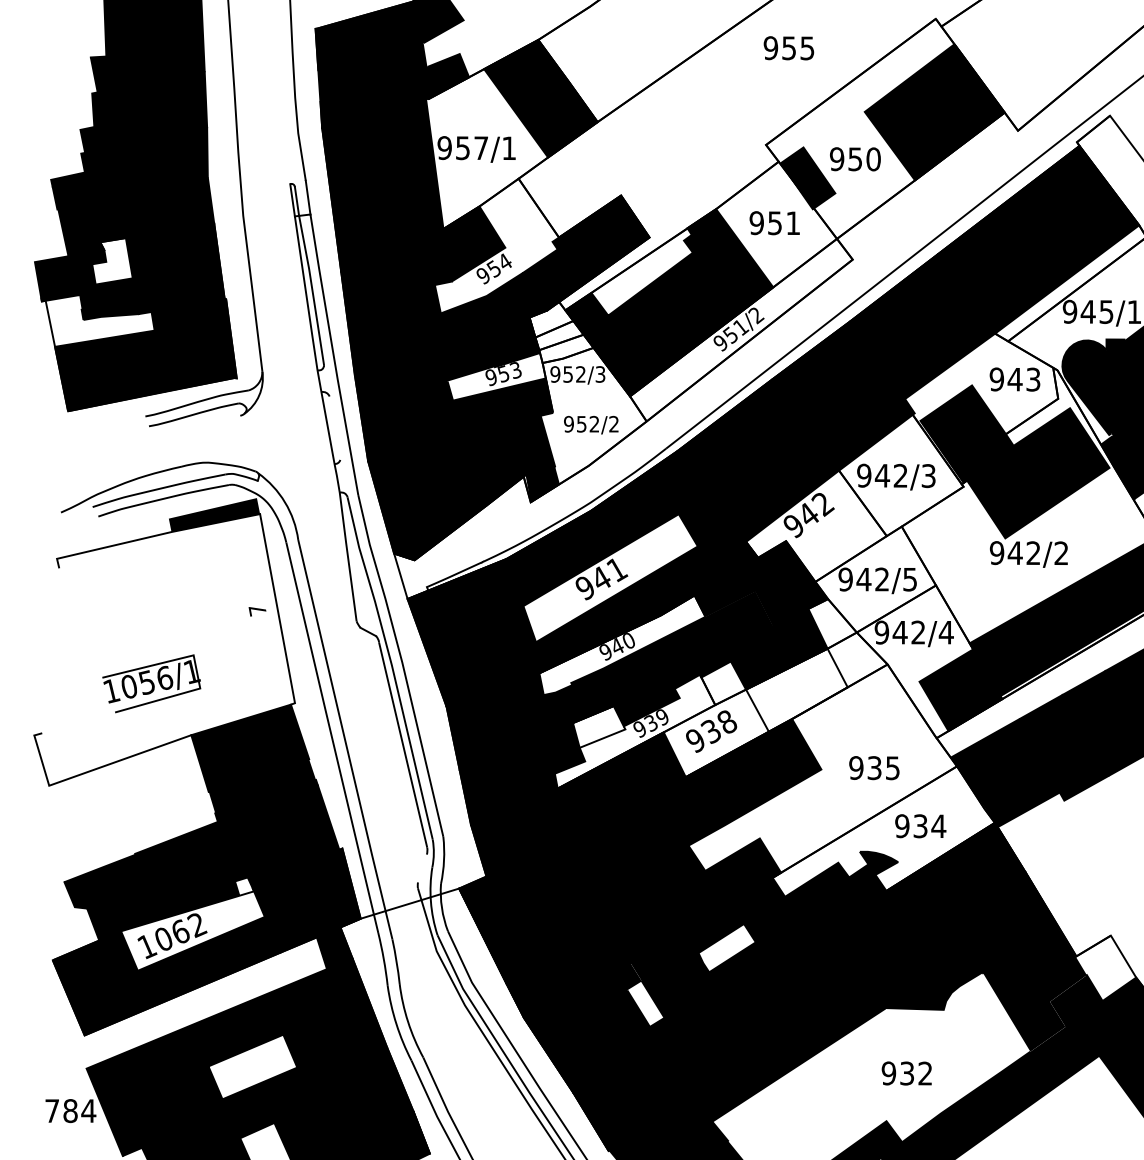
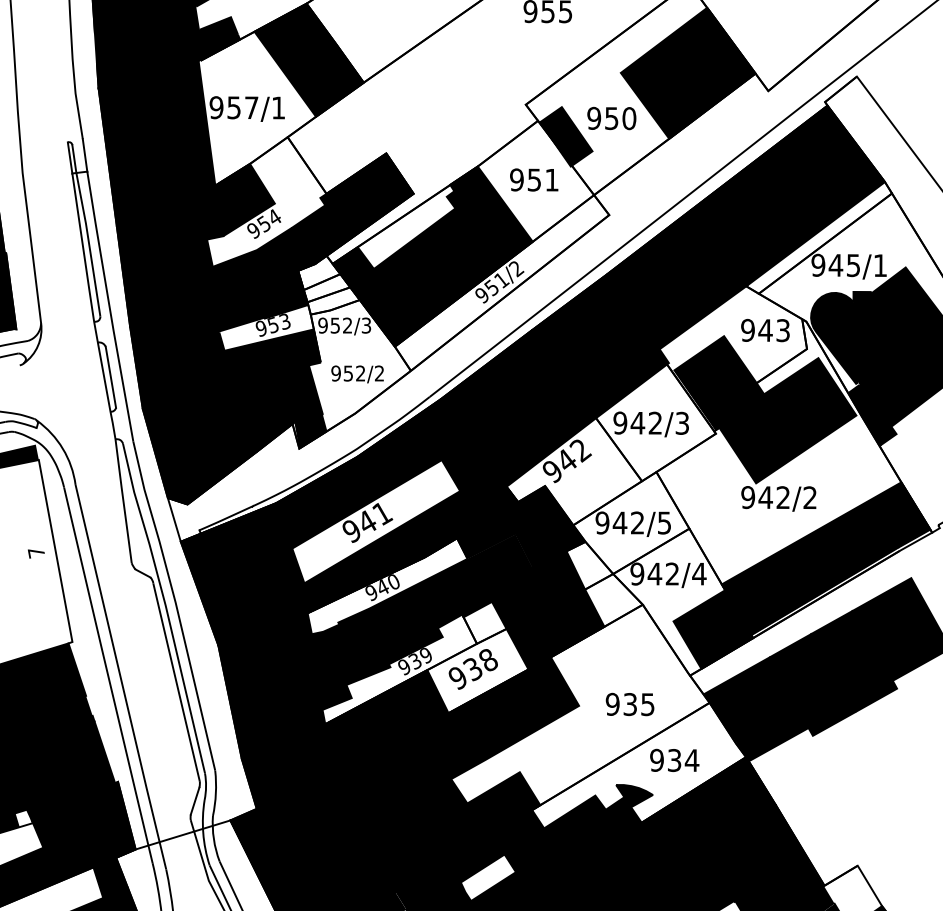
line: (334, 427) -> (110, 376), added
fill: (796, 689) -> (555, 628), added
fill: (598, 726) -> (364, 664), added
line: (422, 868) -> (195, 801), added

